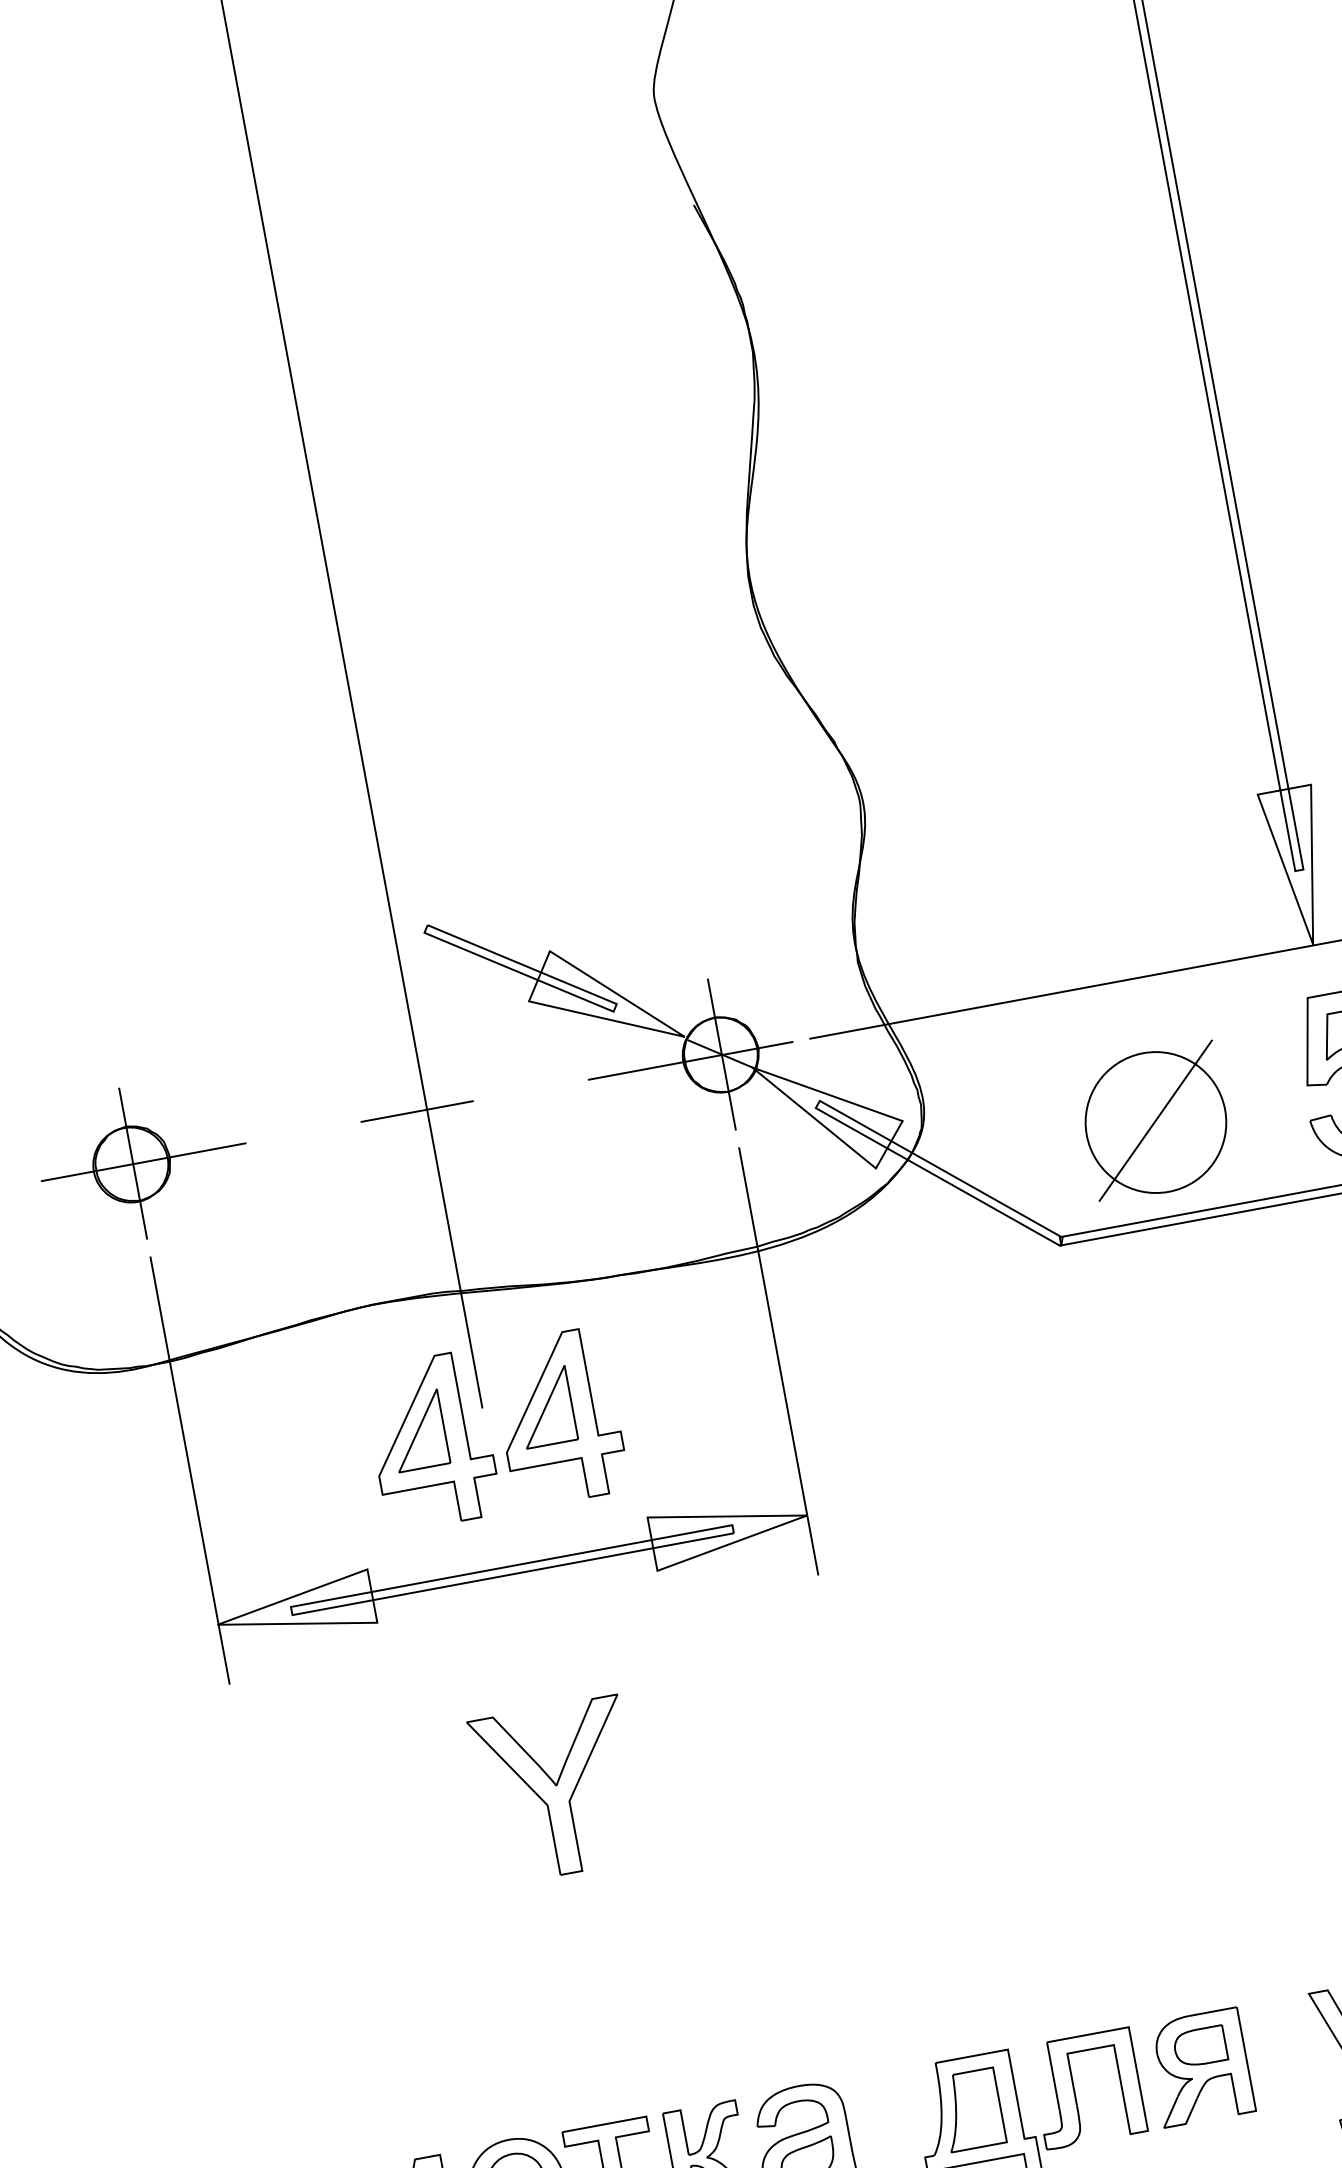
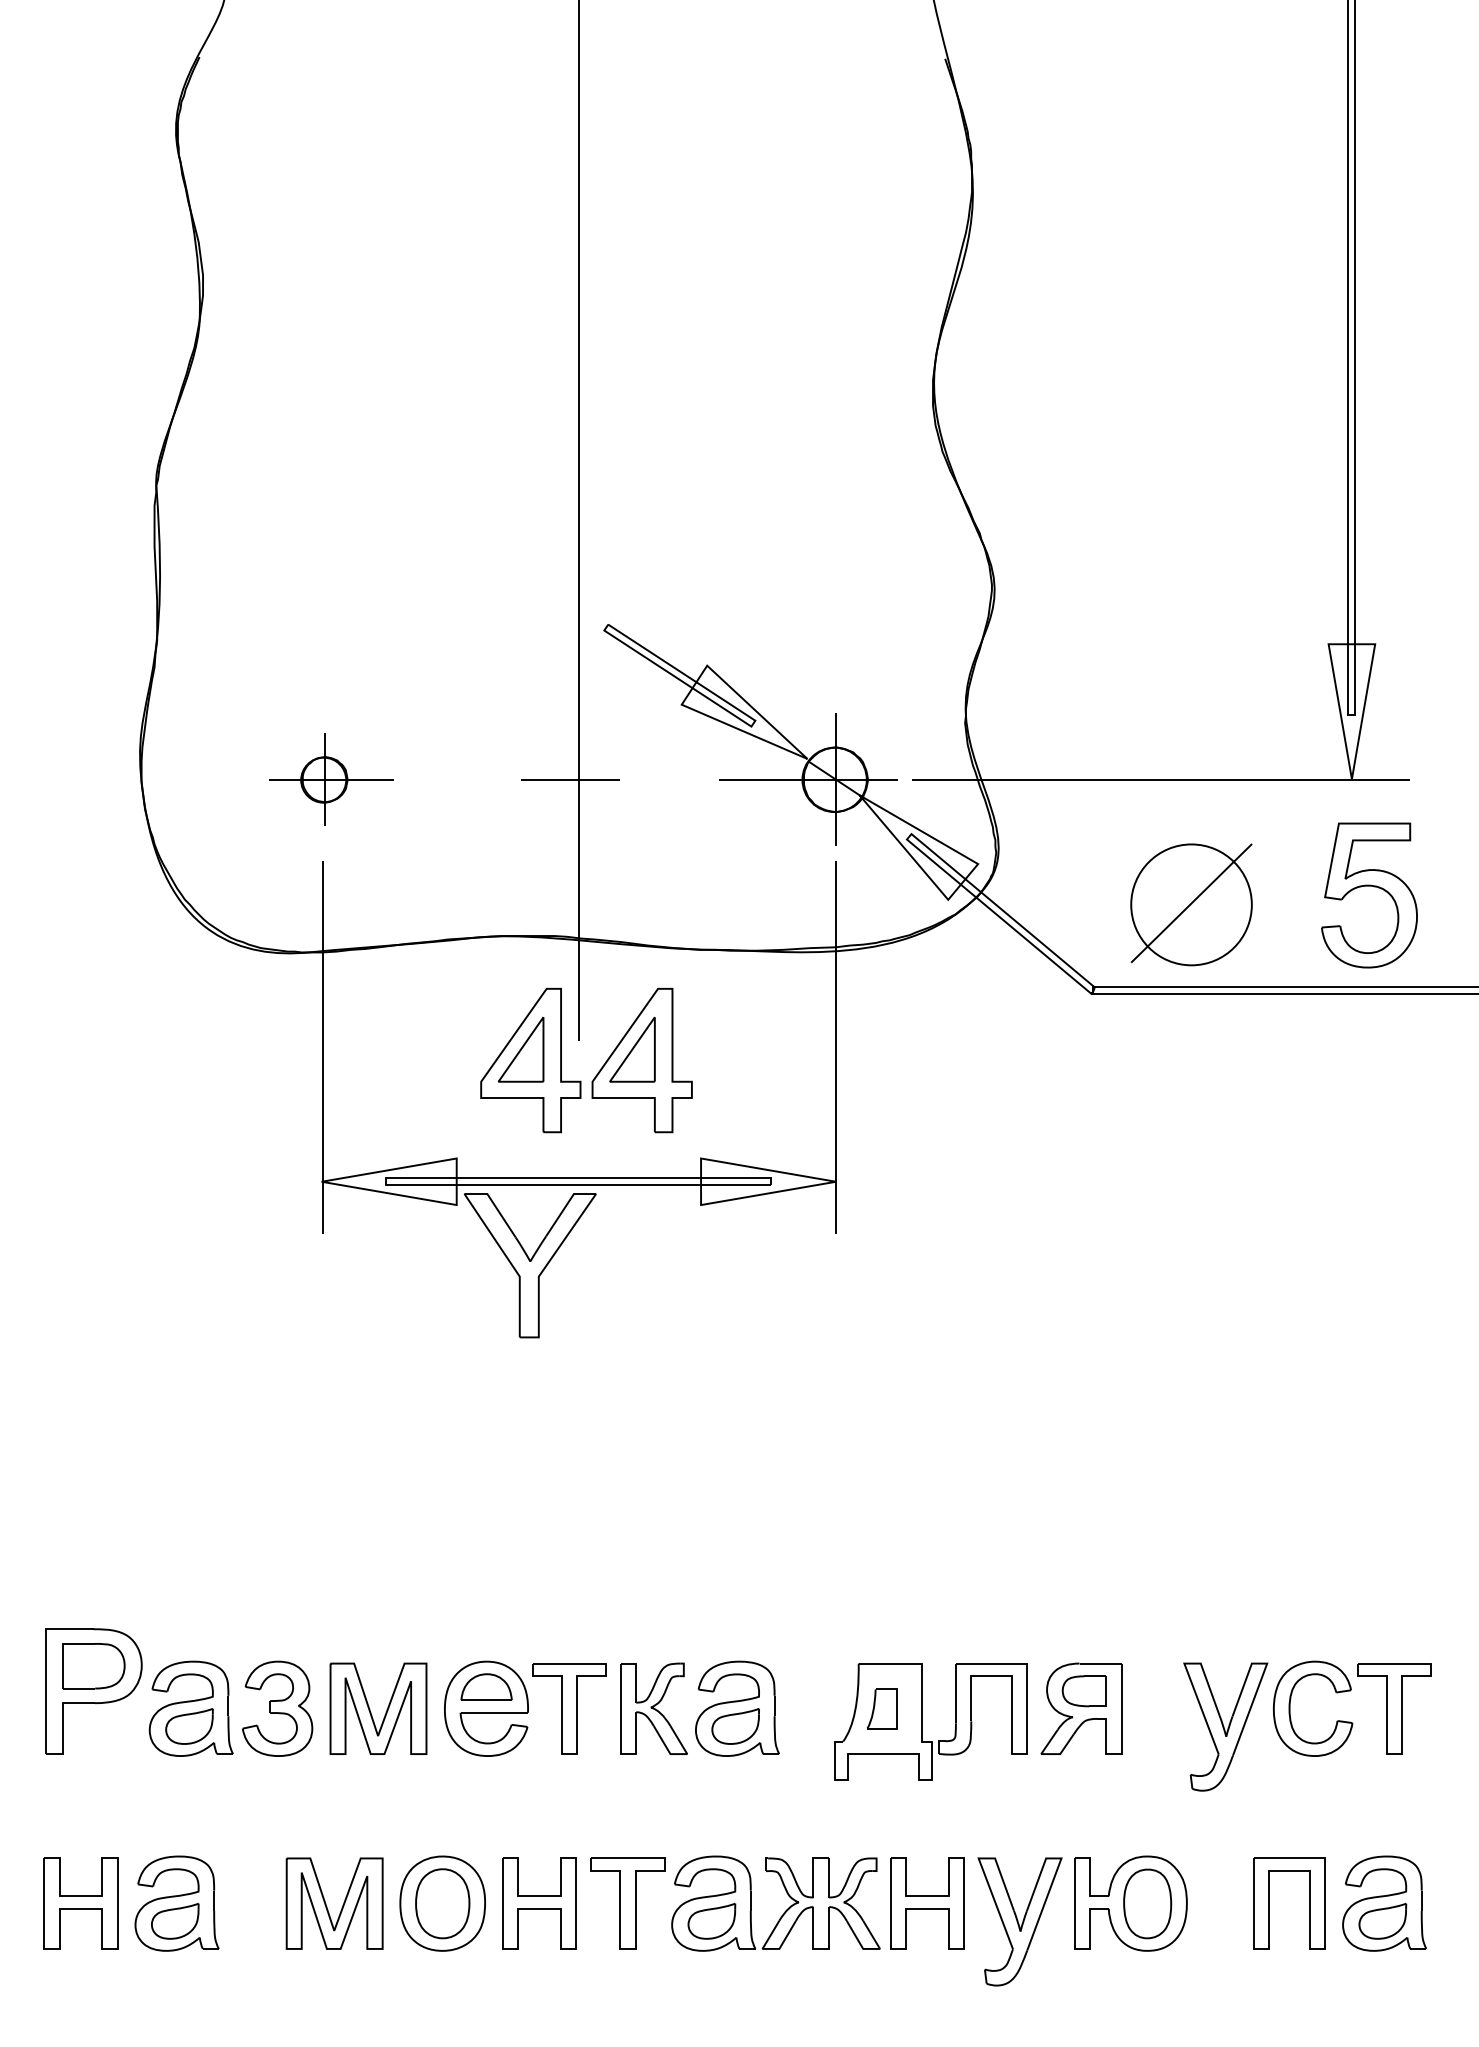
part: (143, 1161) -> (331, 779), size x0.7
part: (556, 1790) -> (529, 1265), moved
part: (971, 2109) -> (881, 1708), size x0.6

